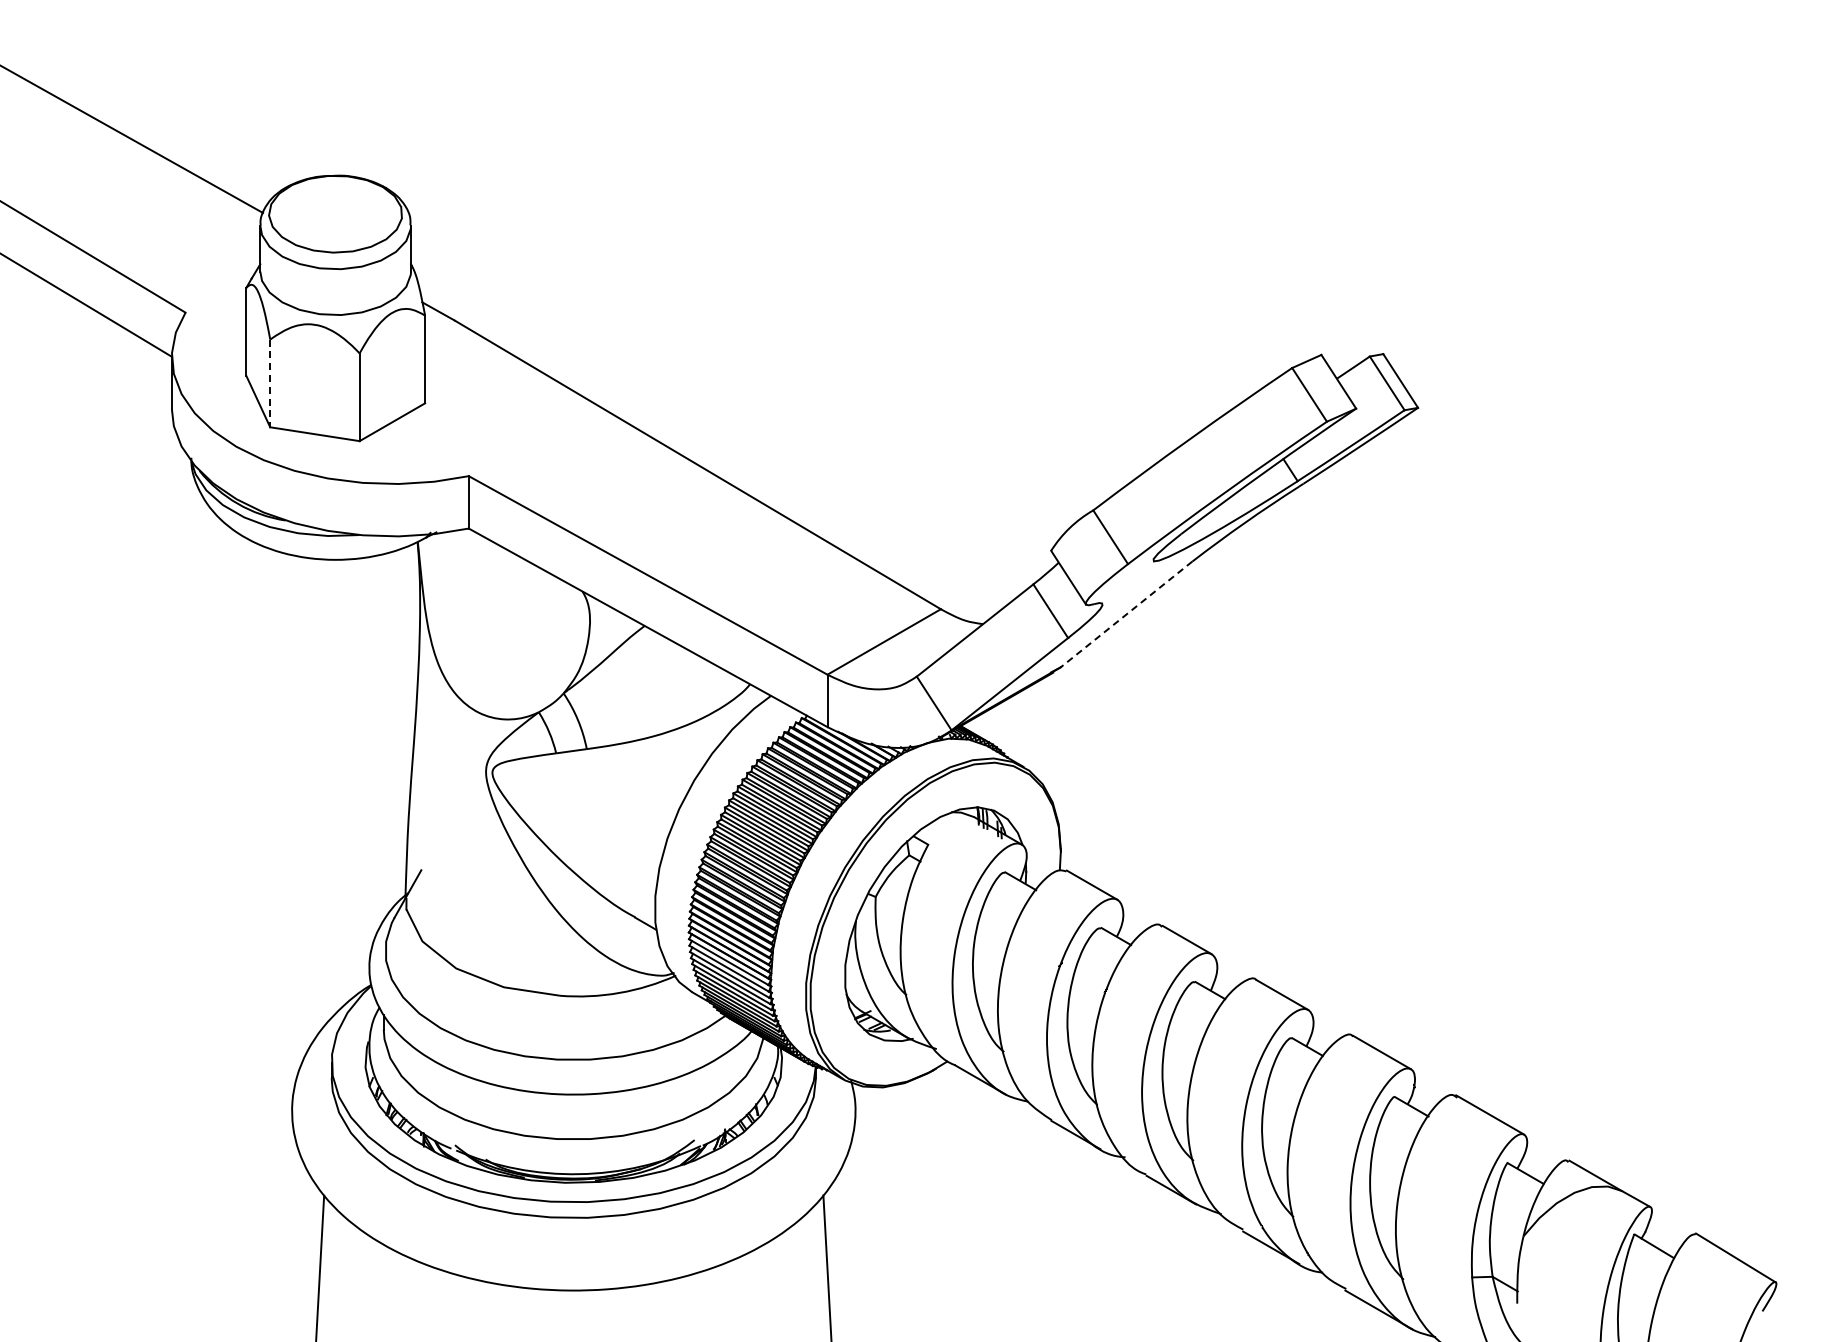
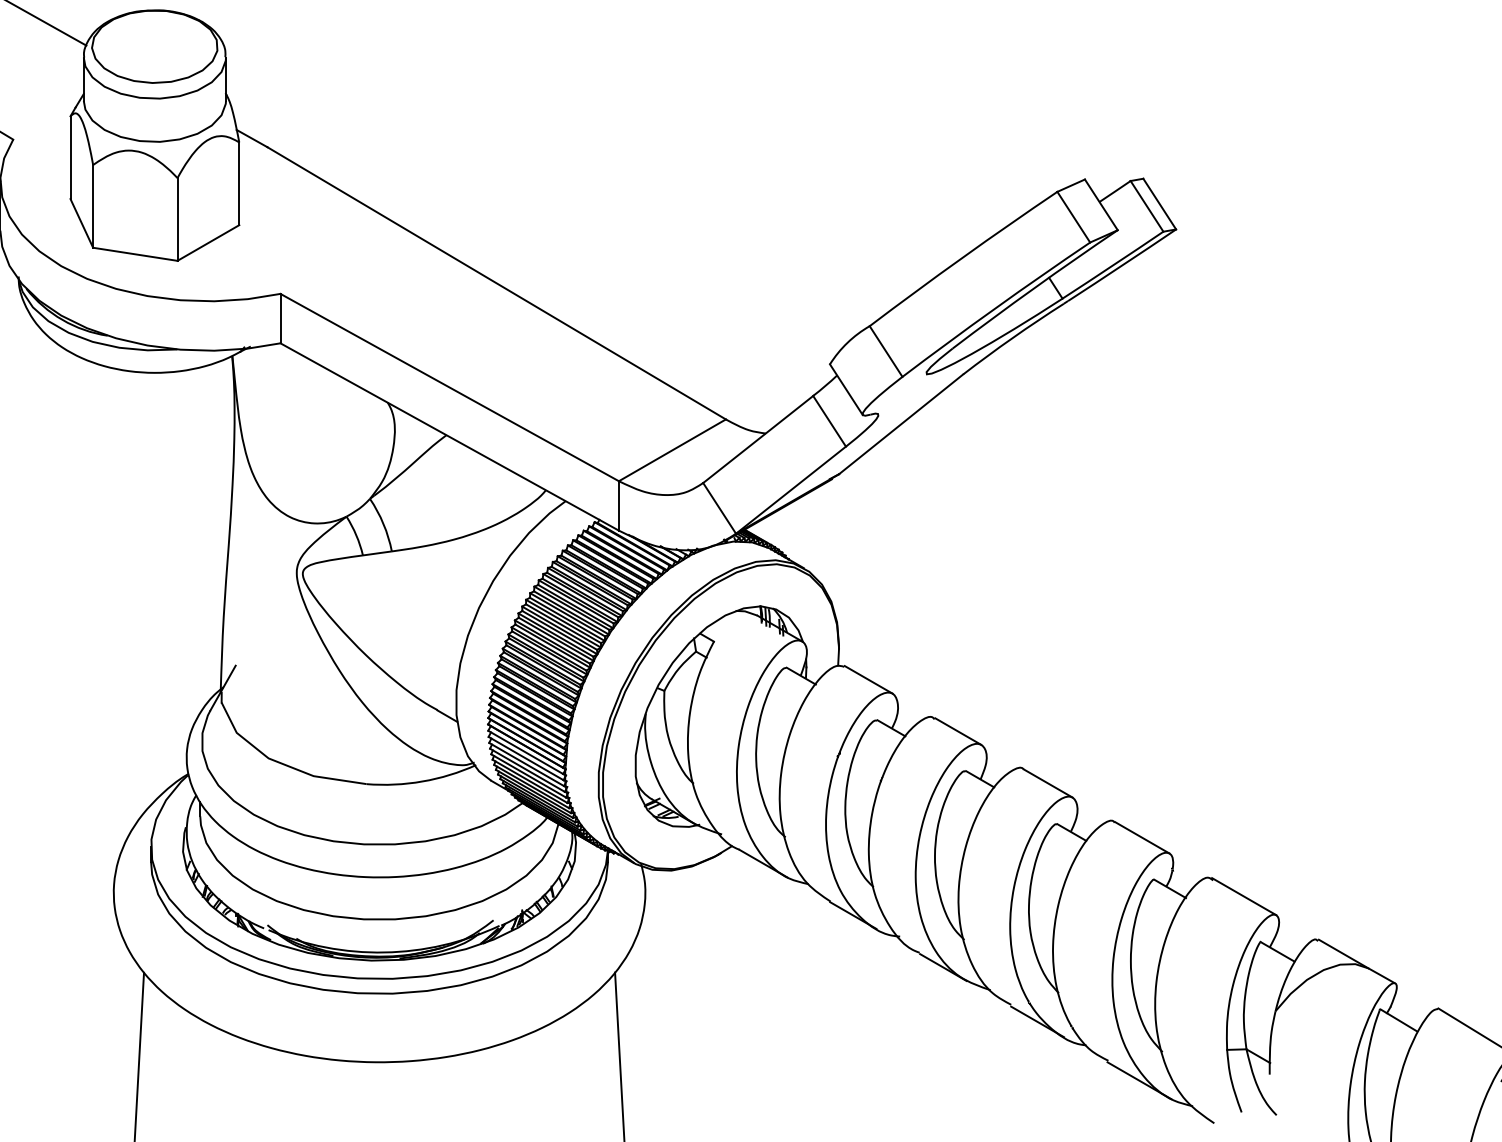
line: (270, 383) -> (93, 206), dashed -> solid
line: (1126, 614) -> (901, 424), dashed -> solid

